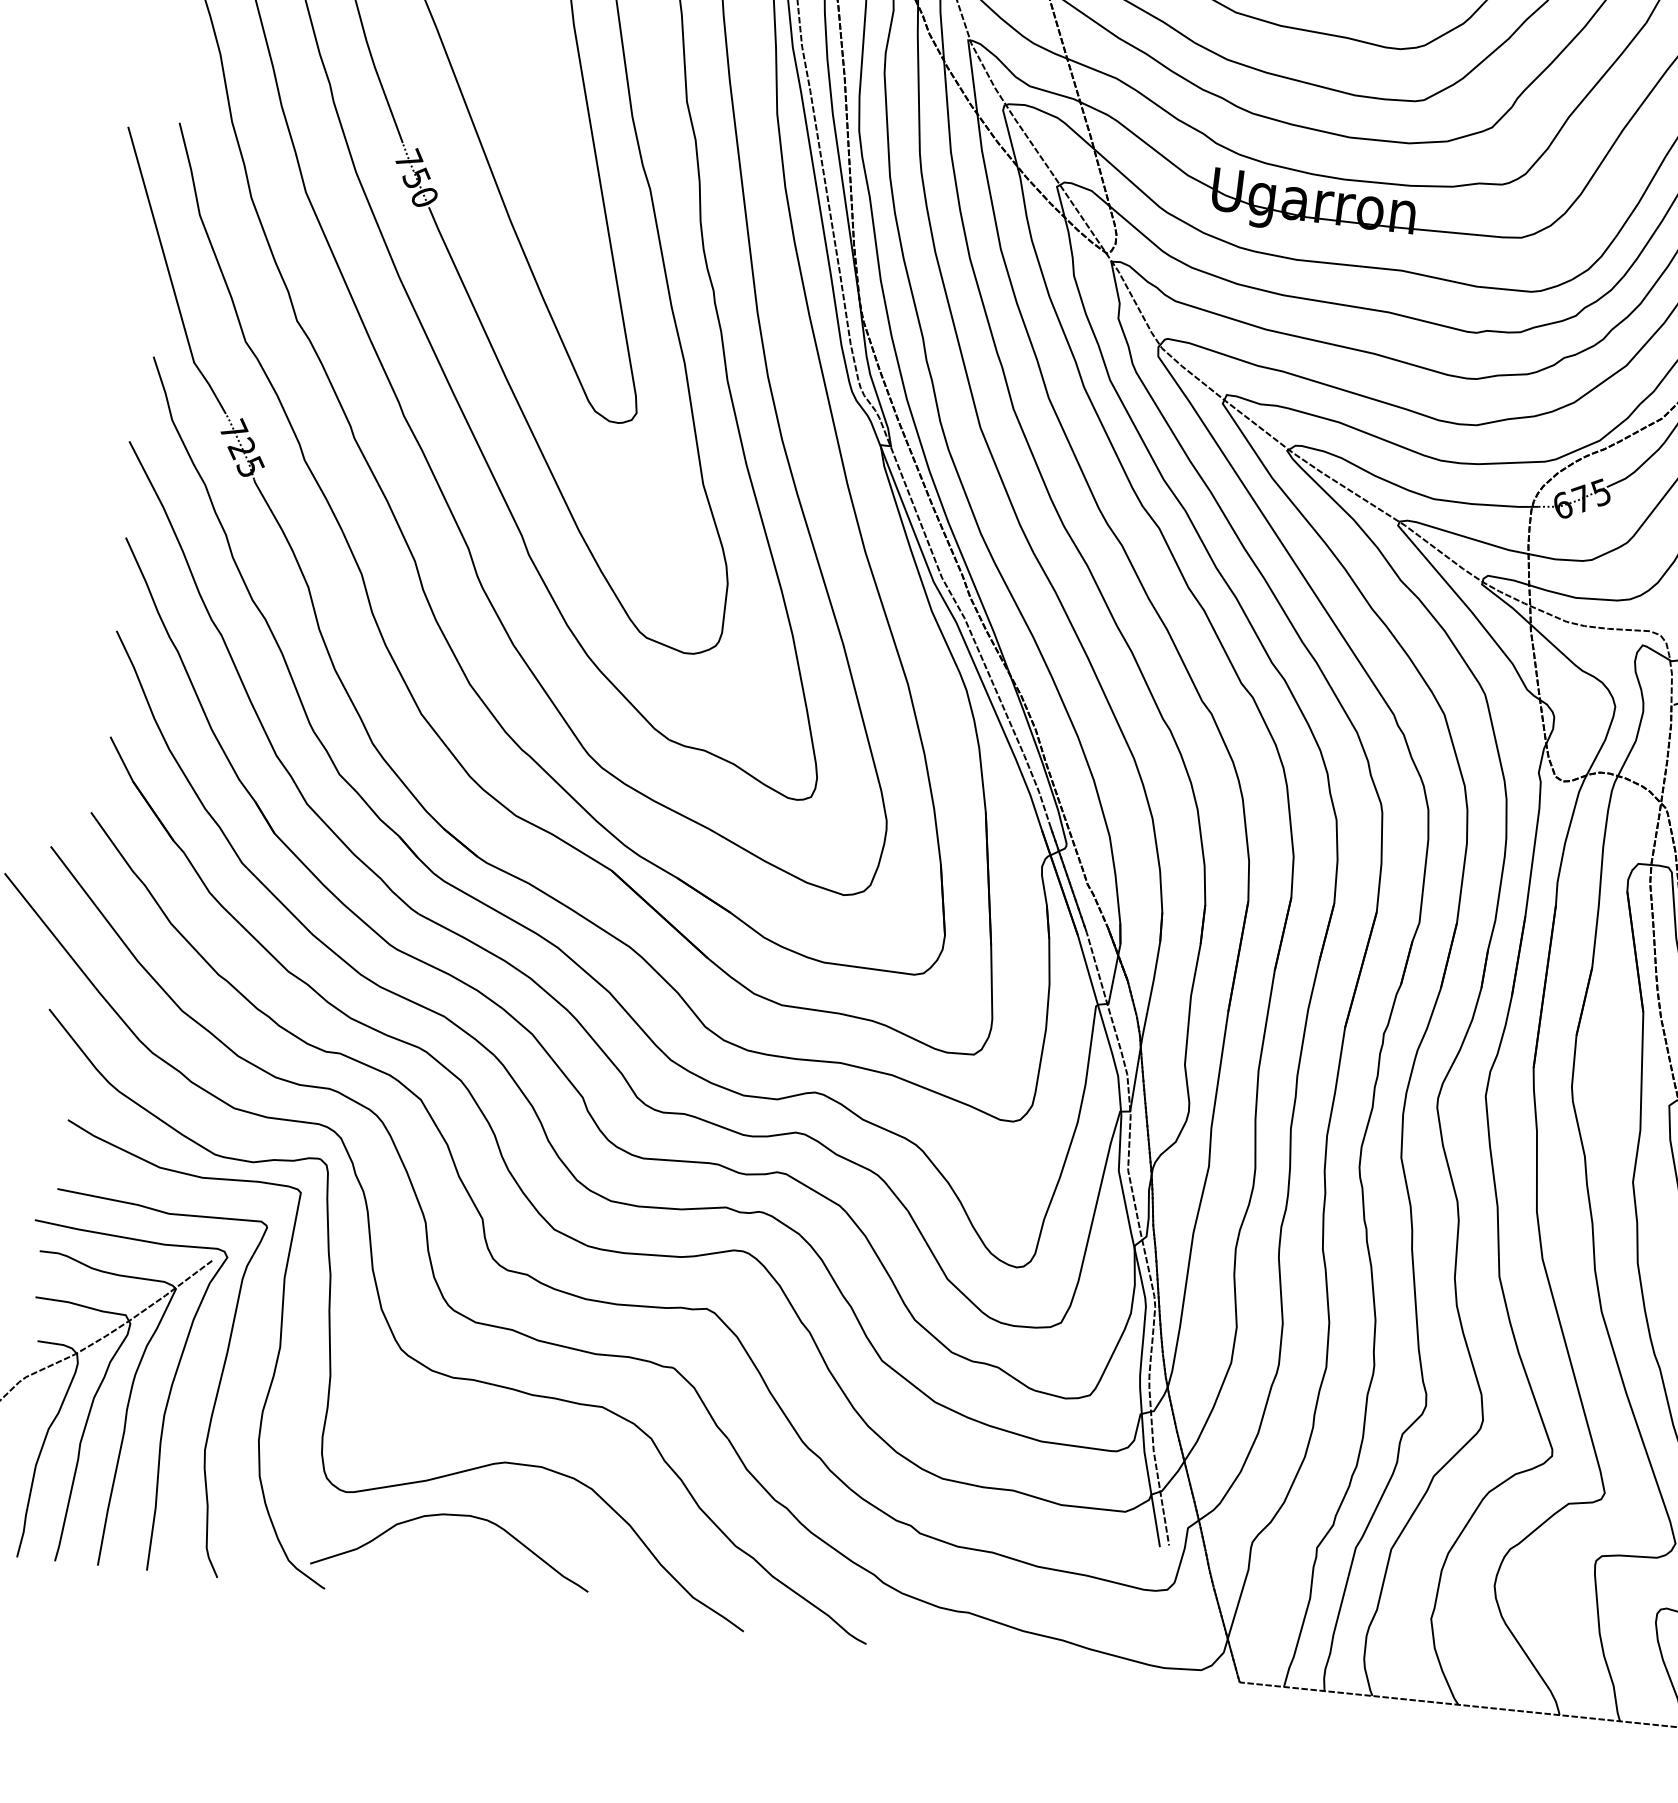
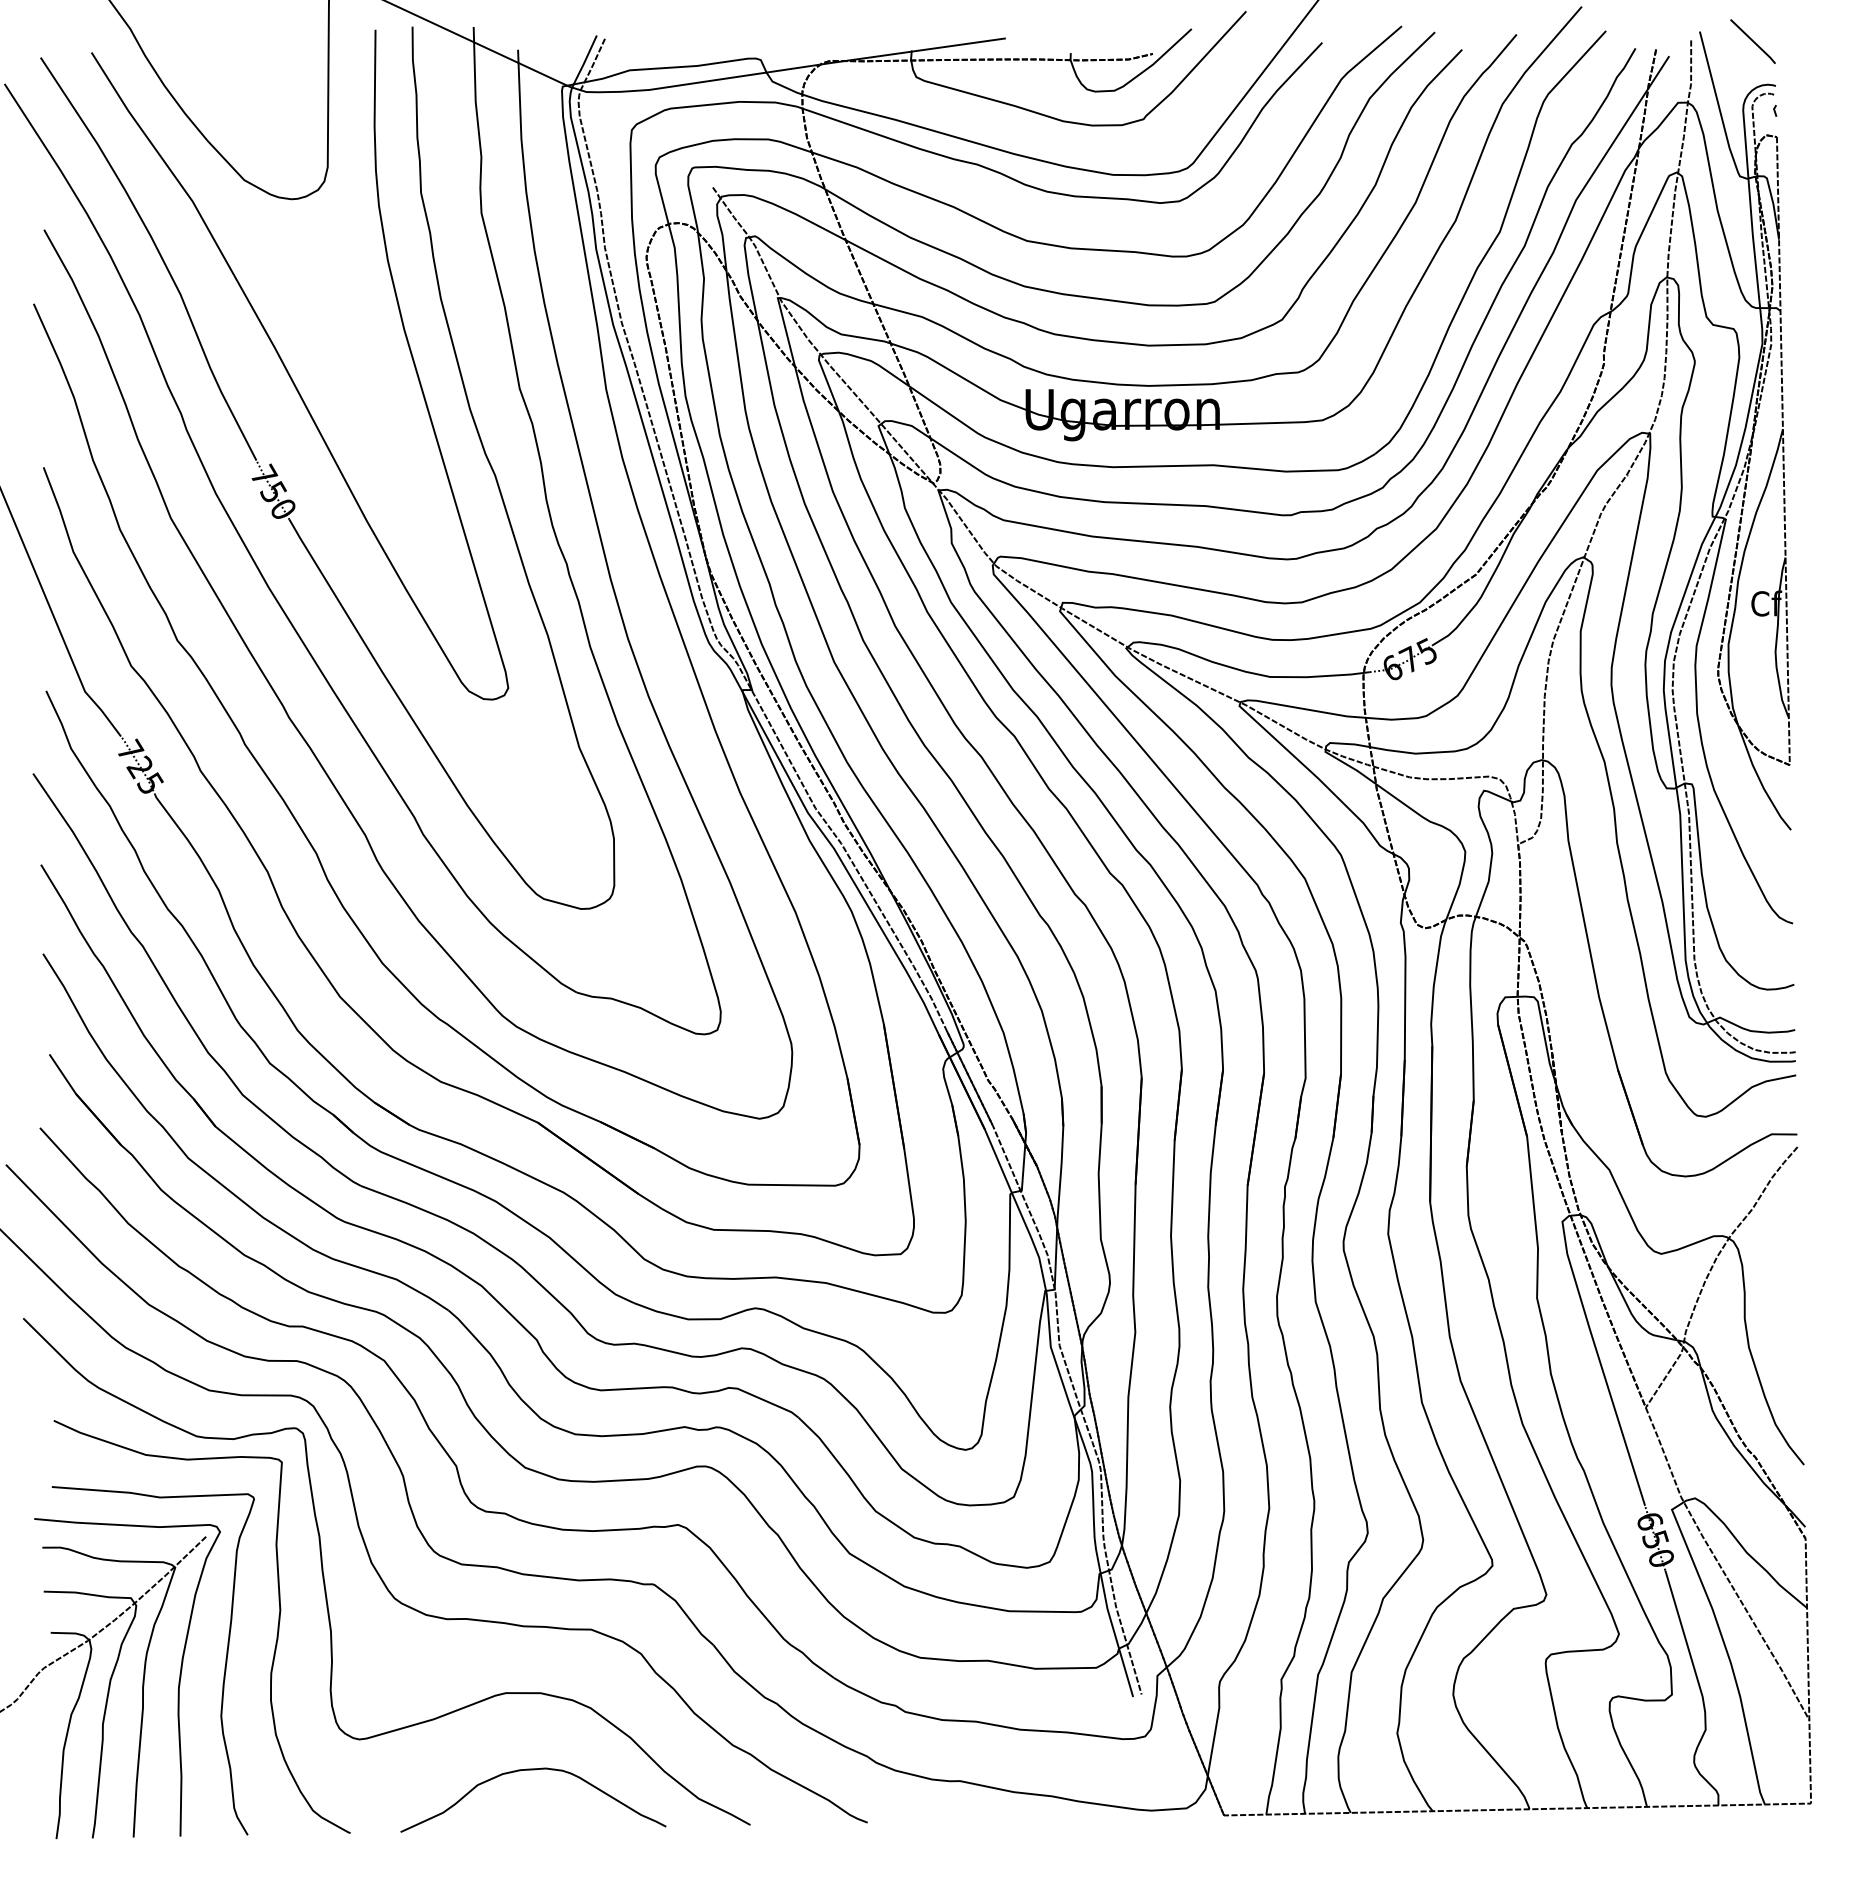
curve: (456, 1516) -> (533, 1770), moved

